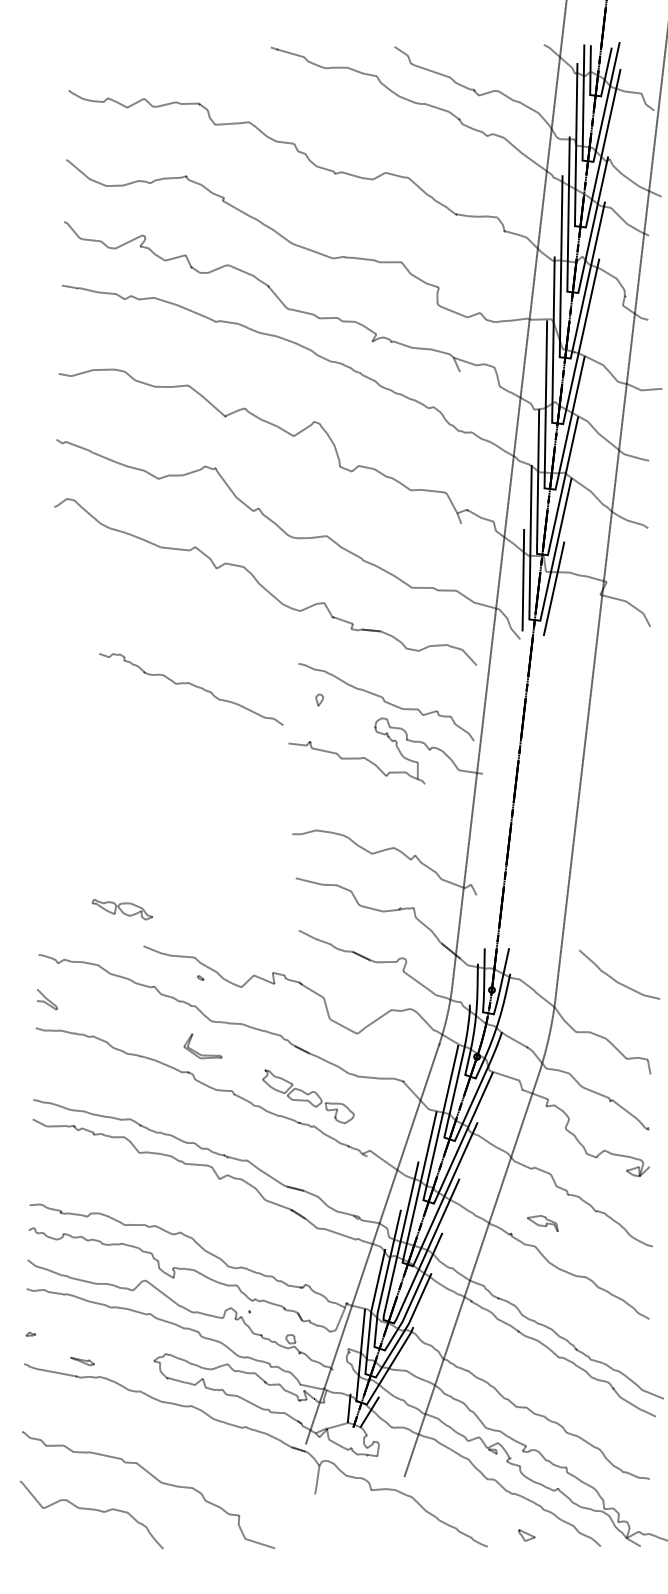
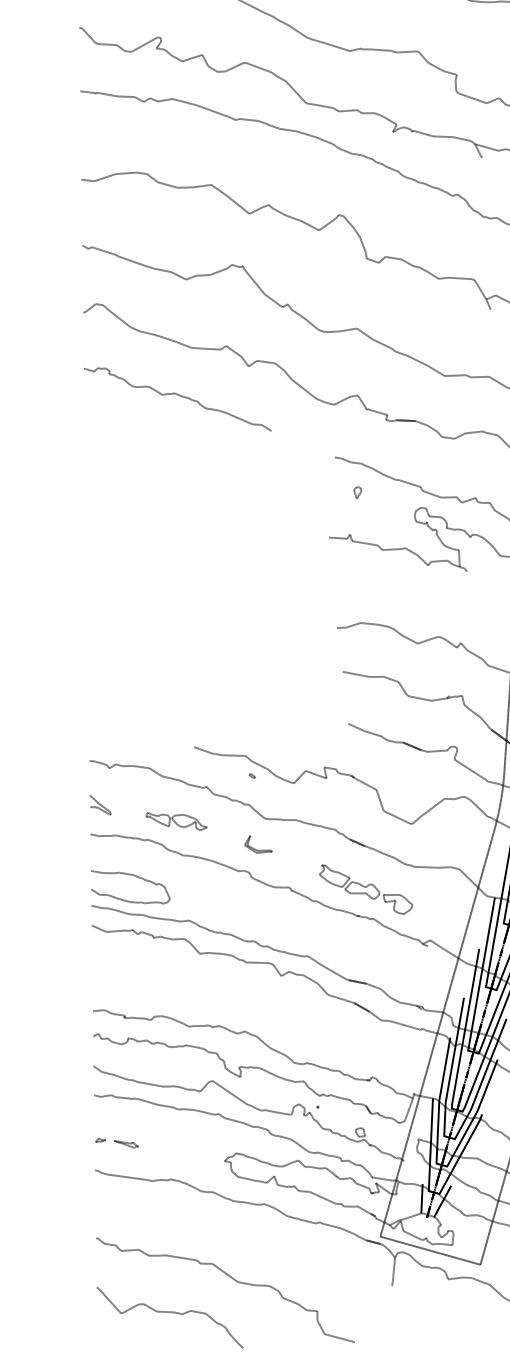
curve: (193, 686) -> (179, 396), moved
part: (121, 909) -> (175, 821), moved
part: (202, 1046) -> (257, 844), size x0.71
curve: (73, 1071) -> (130, 875), added
part: (82, 1361) -> (126, 1144), moved
line: (354, 1460) -> (429, 1250), added

